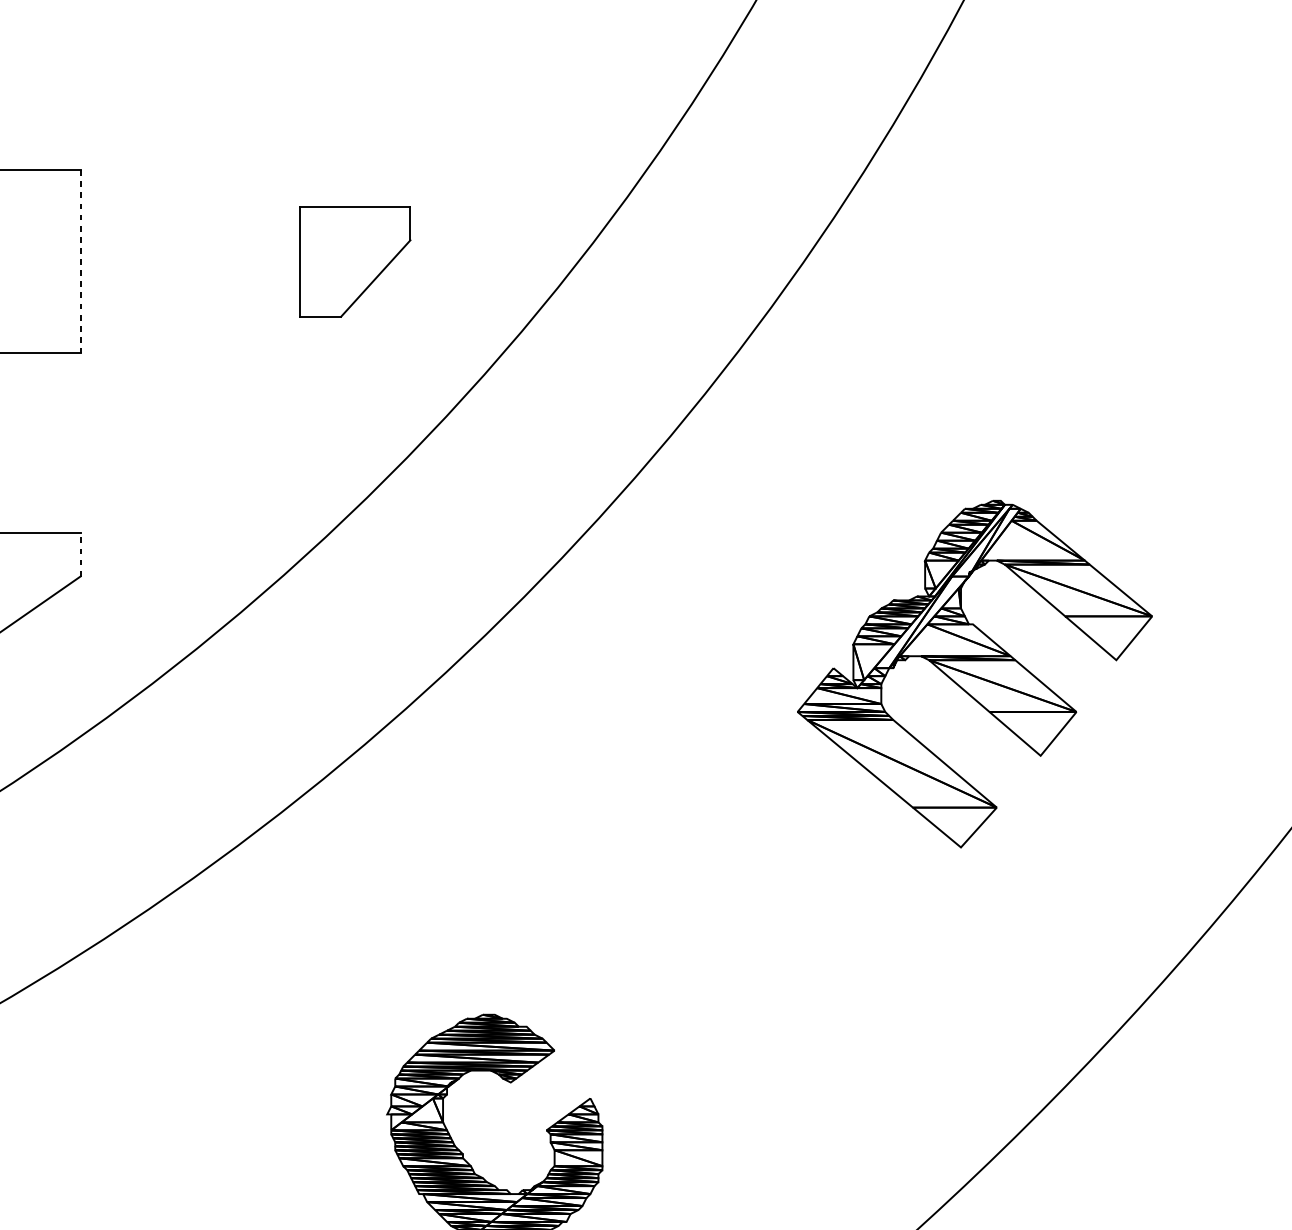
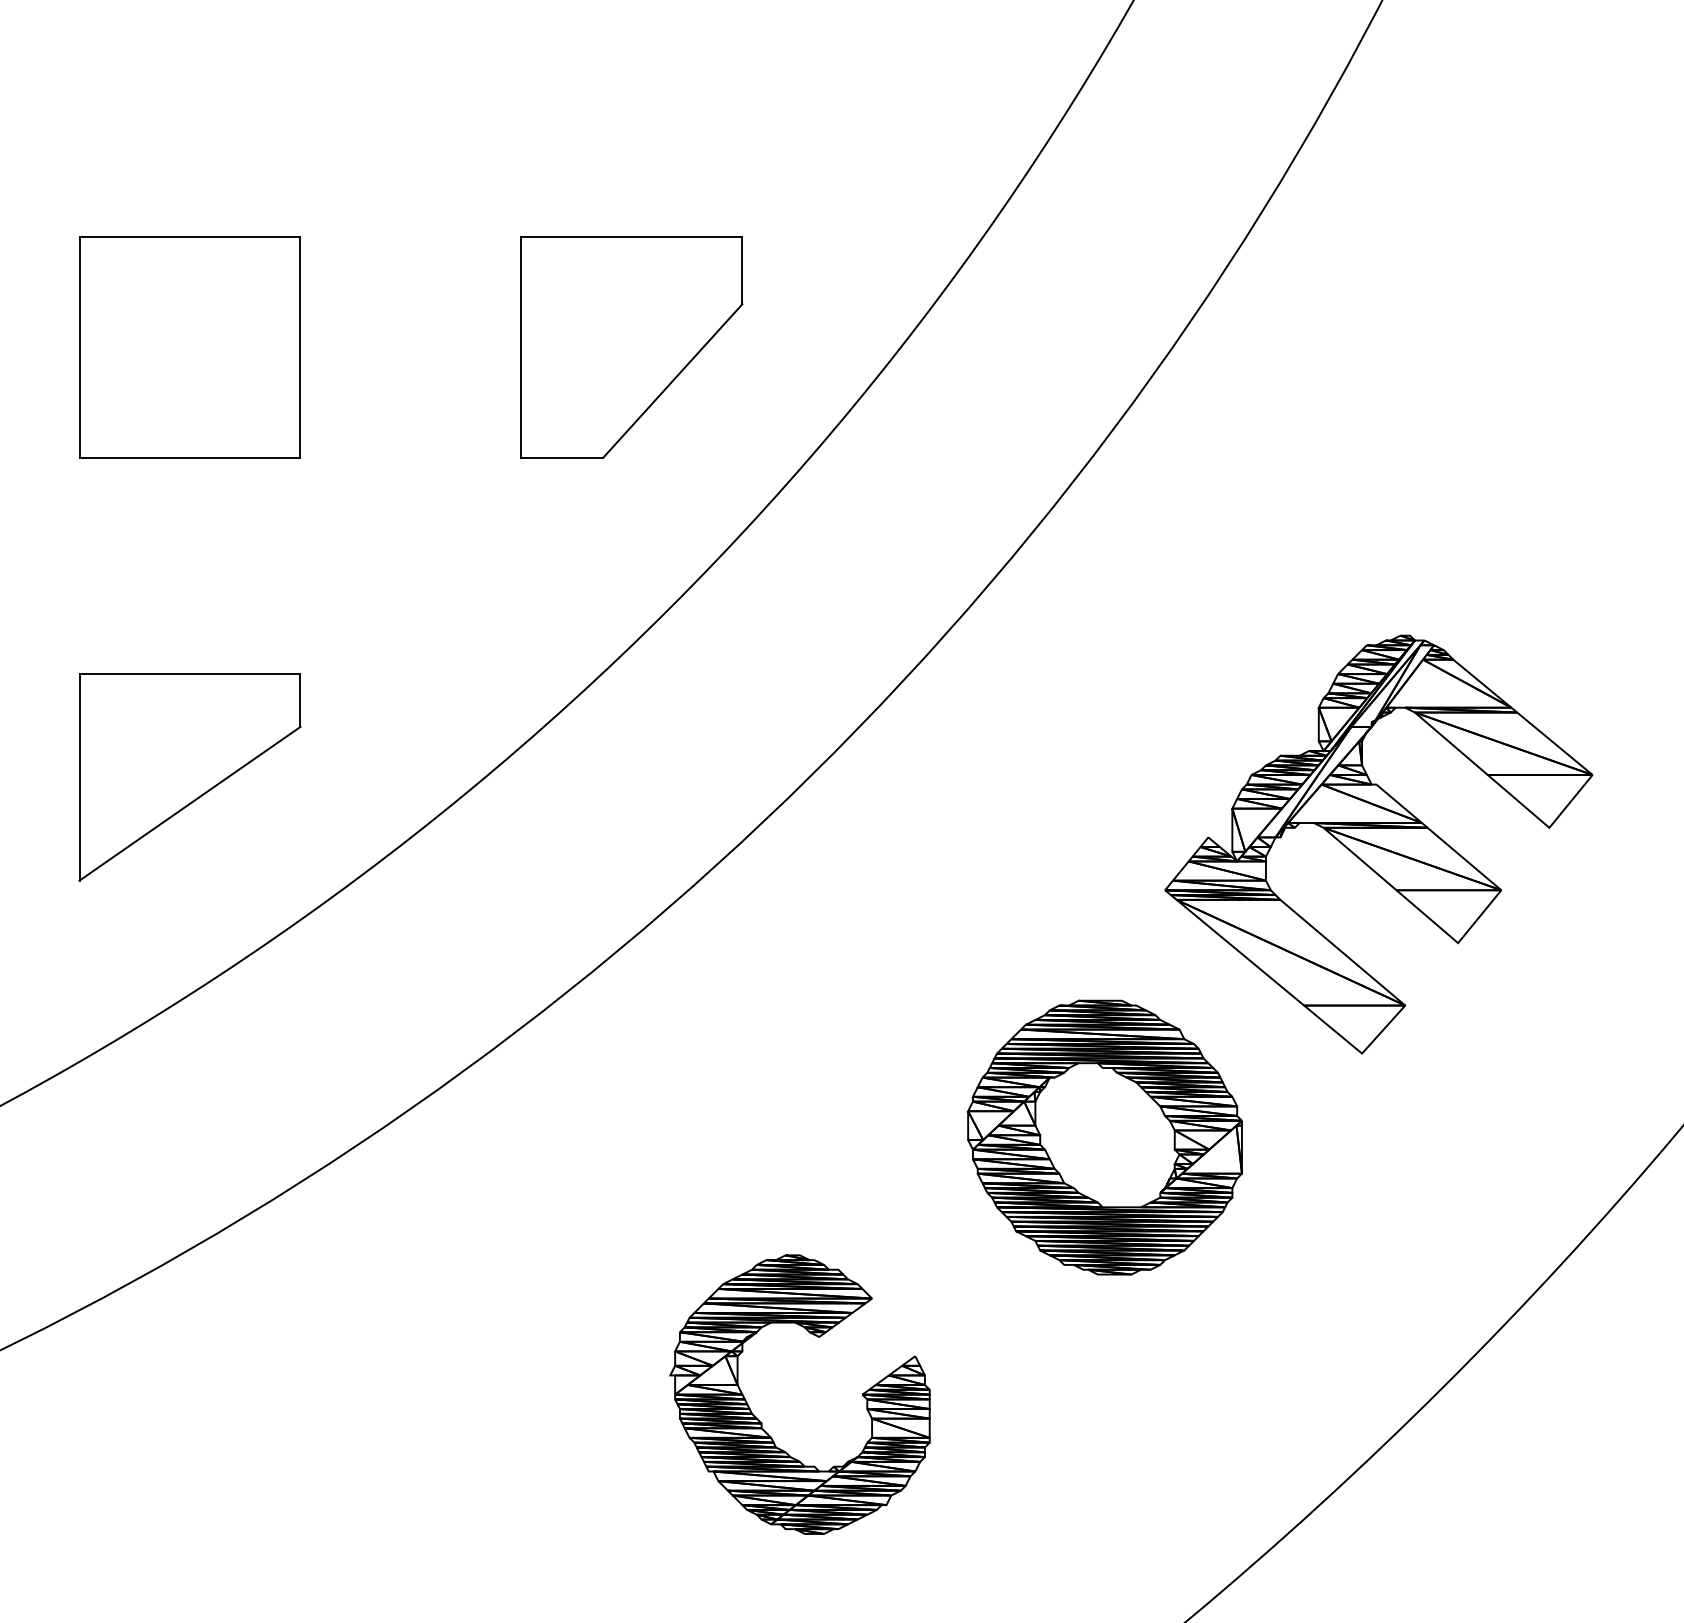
line: (80, 261) -> (300, 347), dashed -> solid
part: (355, 261) -> (631, 347), size x1.67
line: (80, 554) -> (300, 700), dashed -> solid
part: (747, 917) -> (1104, 1137), added

